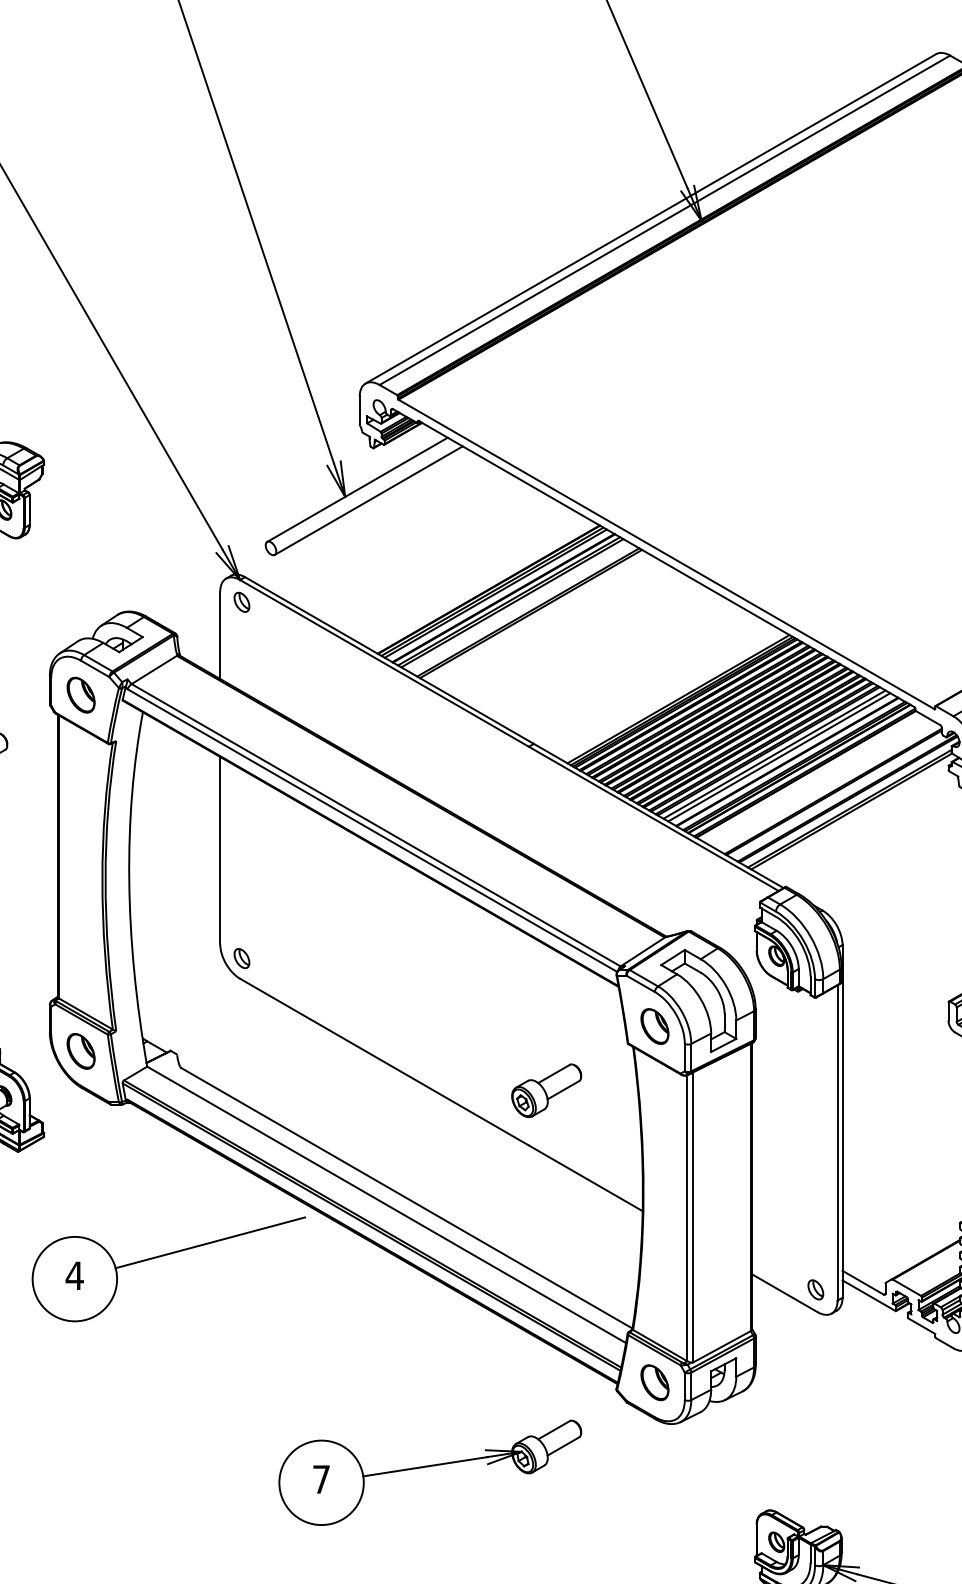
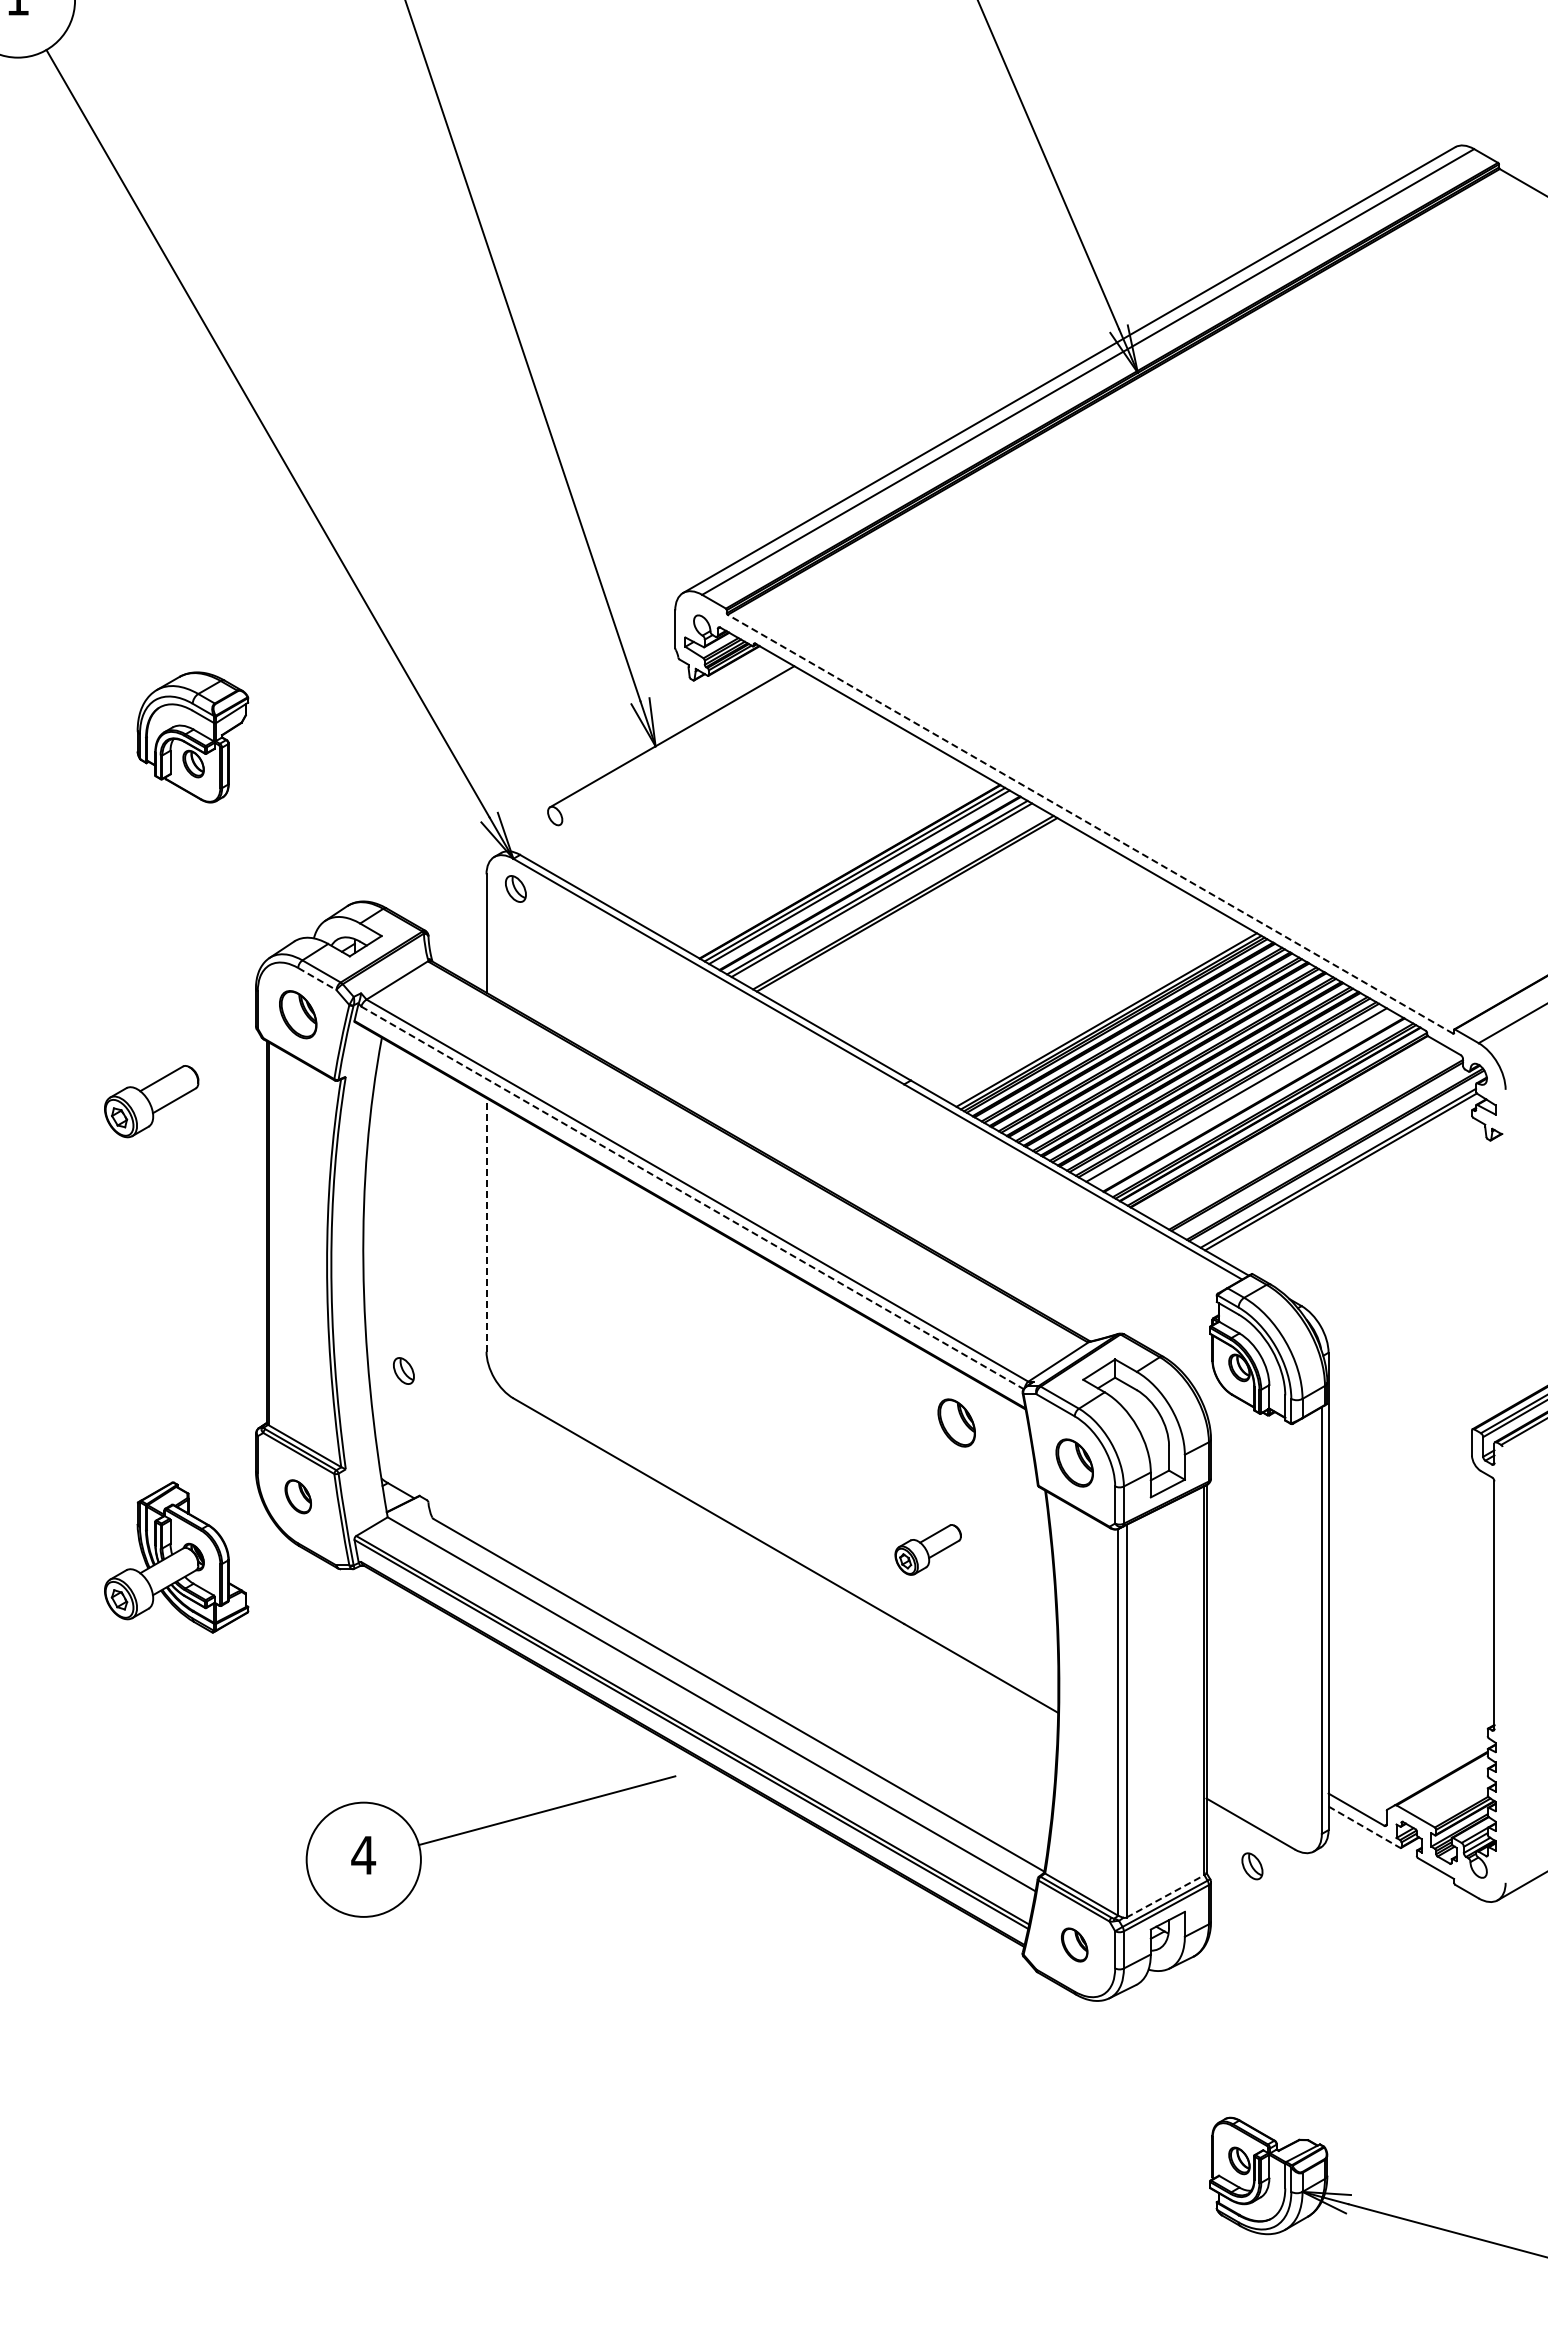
line: (368, 499) -> (687, 750), removed
line: (666, 554) -> (1090, 824), solid -> dashed
line: (95, 669) -> (317, 979), solid -> dashed
line: (778, 757) -> (1242, 1098), removed
line: (372, 831) -> (692, 1198), solid -> dashed
line: (220, 850) -> (486, 1224), solid -> dashed
part: (241, 958) -> (403, 1370), moved
part: (567, 996) -> (956, 1422), added
part: (81, 1051) -> (298, 1496), size x0.7
part: (546, 1090) -> (927, 1549), size x0.7
part: (164, 1255) -> (485, 1828), moved
part: (815, 1289) -> (1252, 1866), moved
line: (869, 1295) -> (1364, 1827), solid -> dashed
line: (722, 1346) -> (1165, 1896), solid -> dashed
part: (654, 1382) -> (1074, 1944), size x0.7
part: (430, 1466) -> (770, 2058), removed

